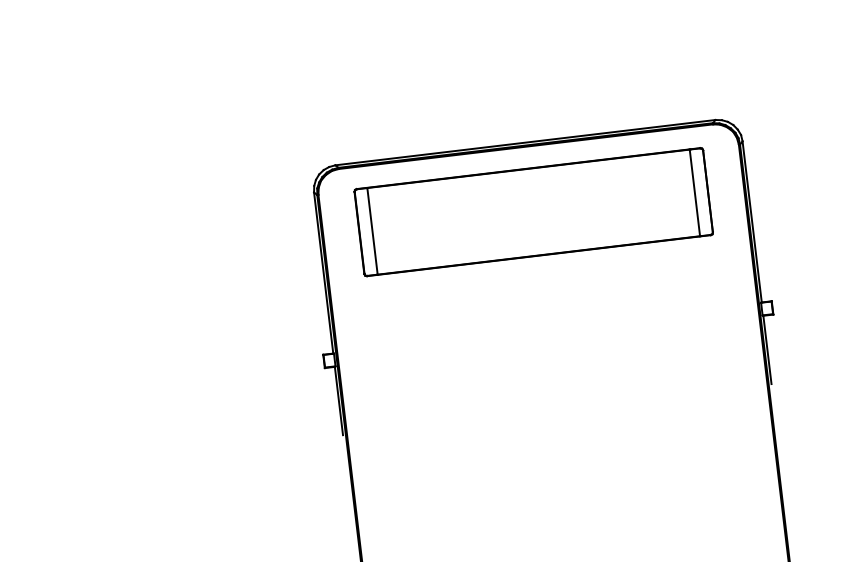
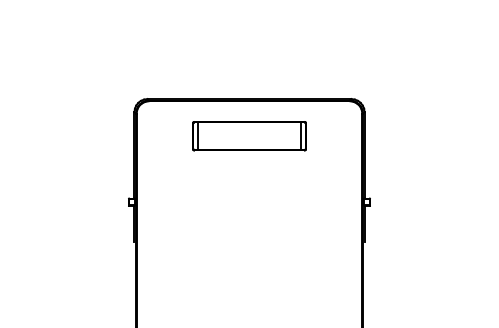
part: (533, 210) -> (249, 135), size x0.6

